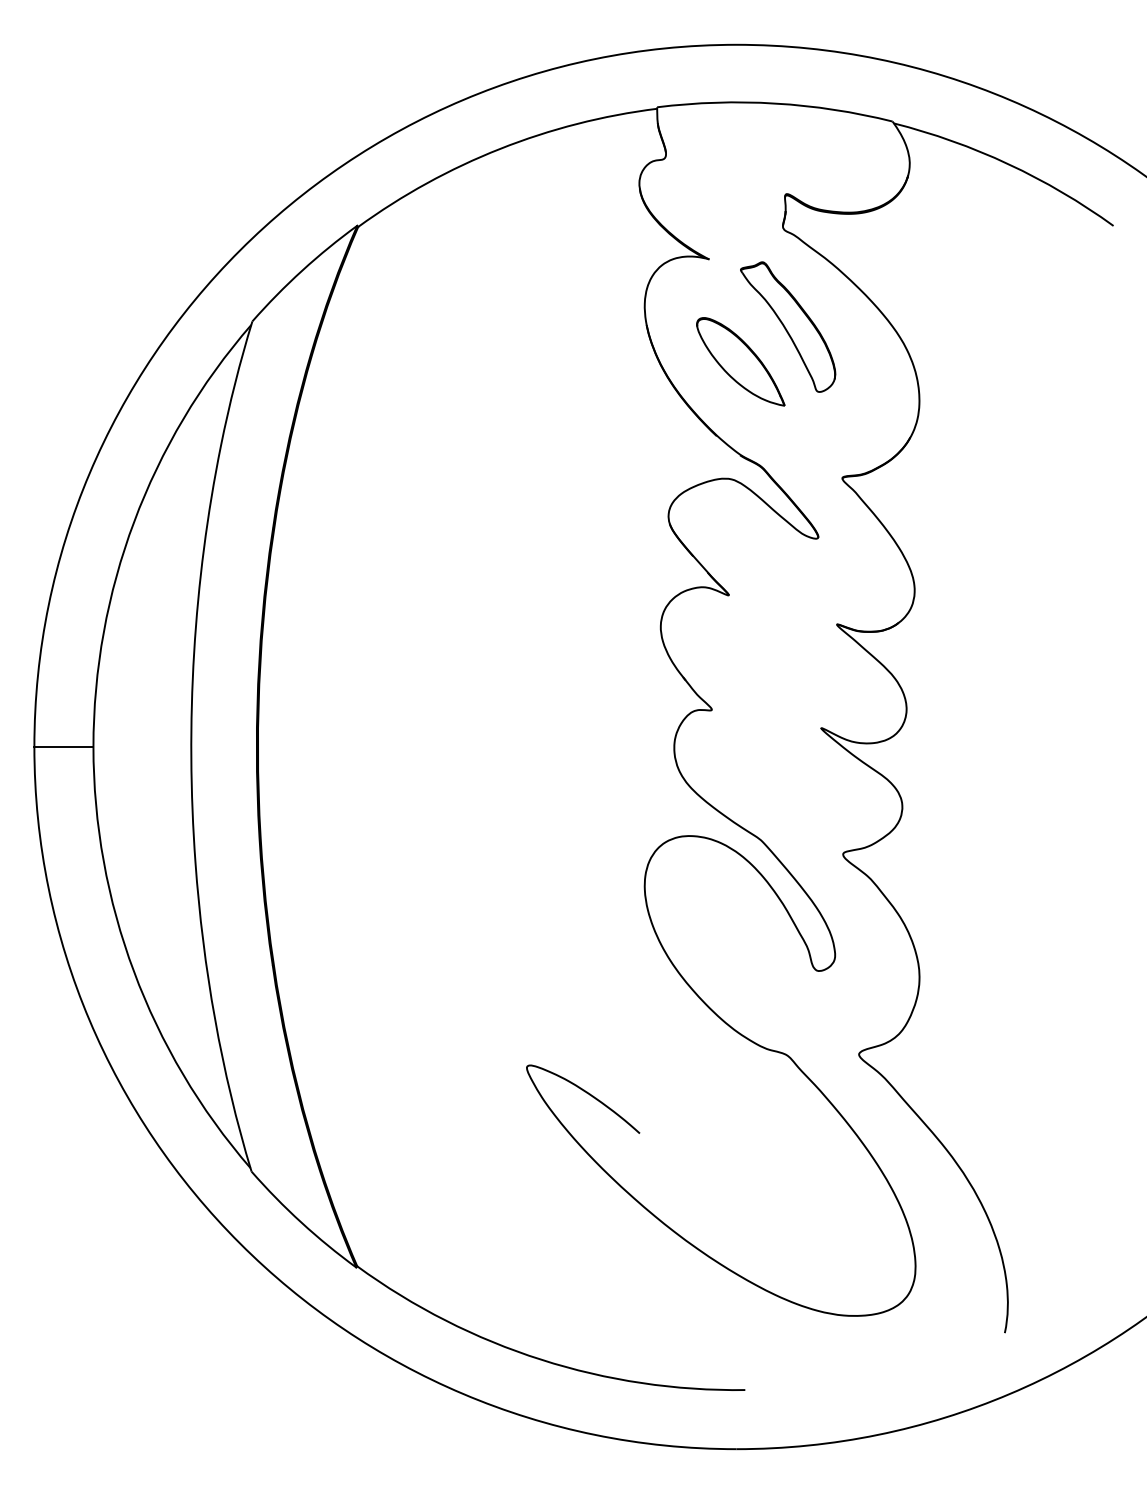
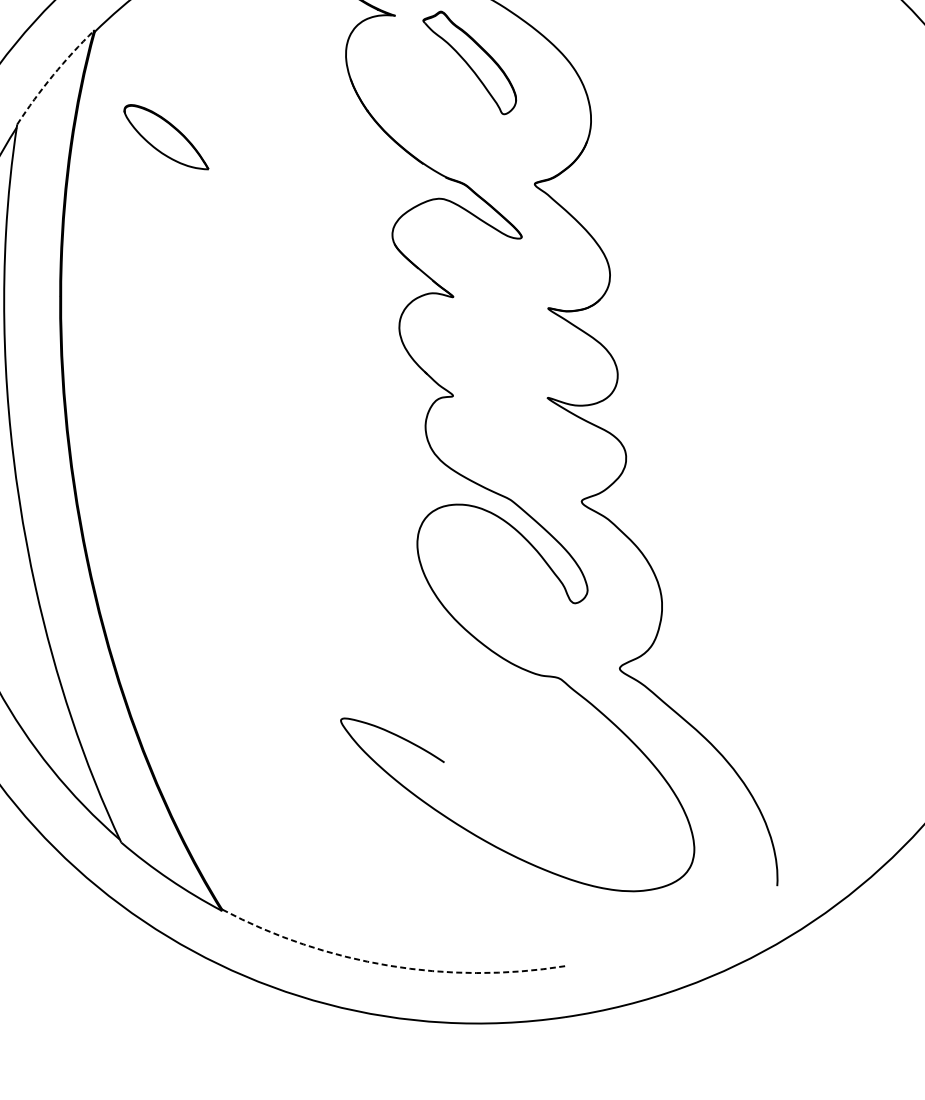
arc: (302, 270) -> (53, 75), solid -> dashed
part: (740, 361) -> (165, 137), moved
arc: (541, 1359) -> (389, 965), solid -> dashed

